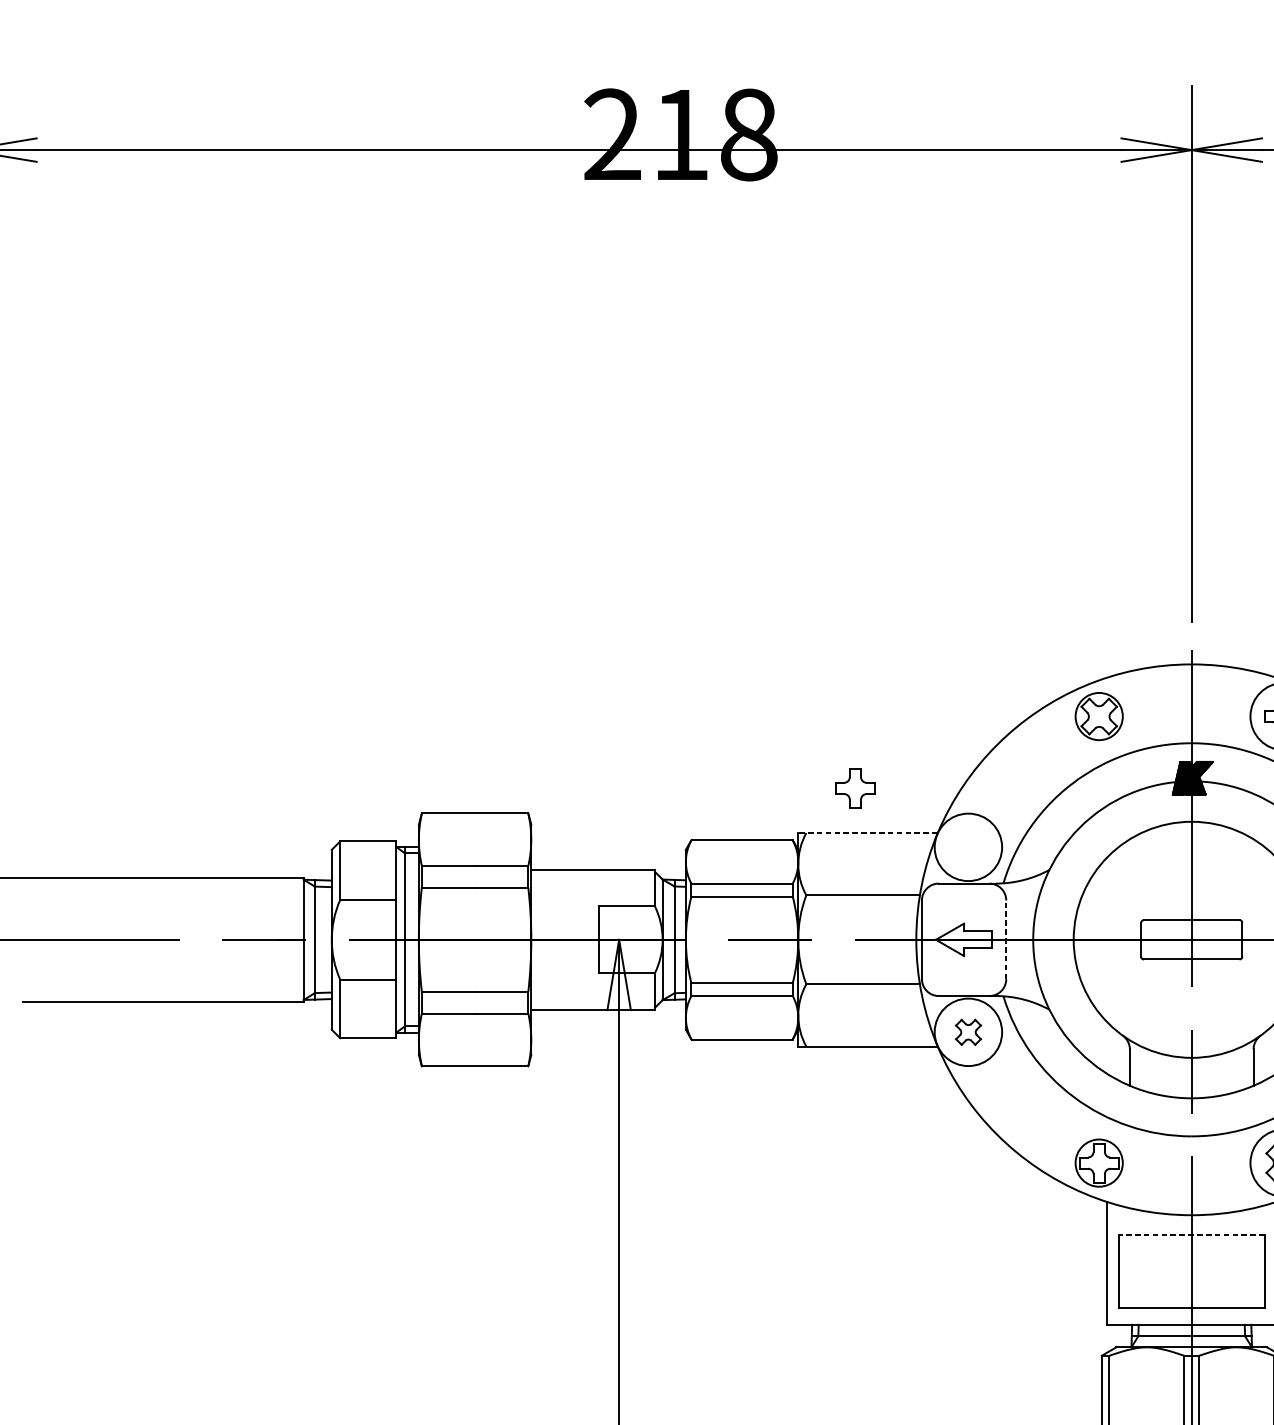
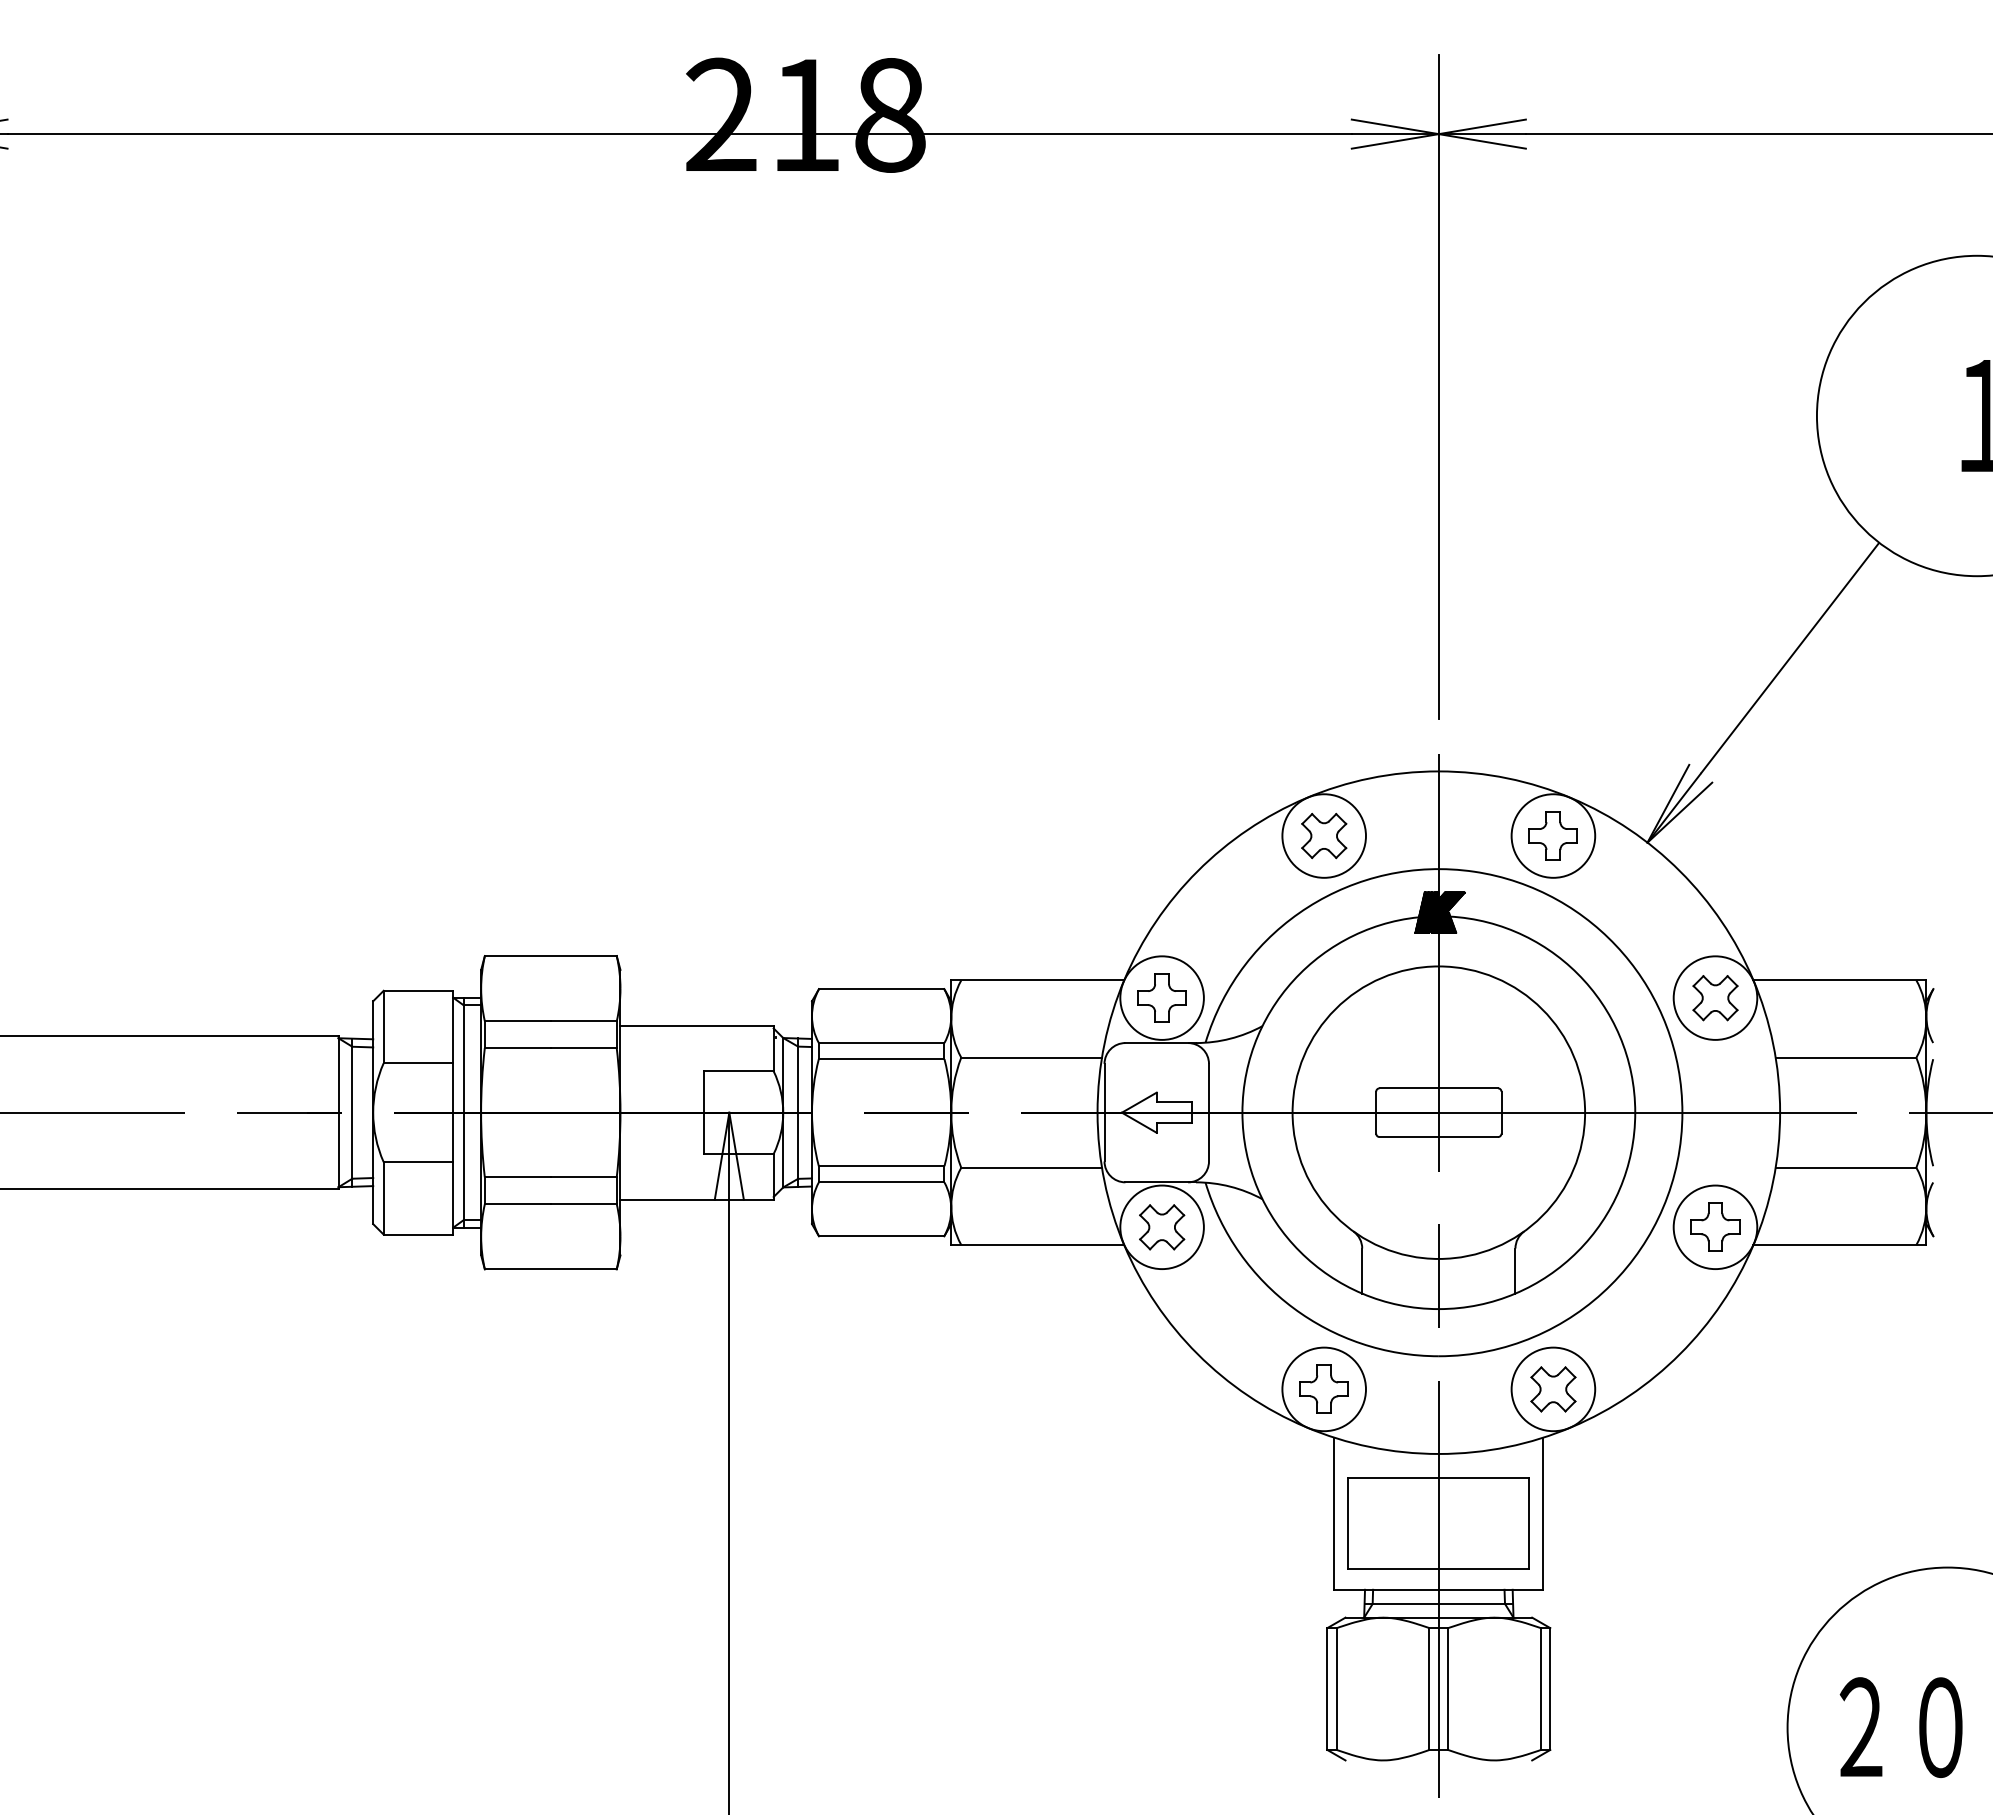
circle: (1098, 716) -> (1323, 835), size x1.43
part: (854, 787) -> (1161, 997), moved
line: (867, 833) -> (1037, 980), dashed -> solid
line: (1006, 939) -> (1209, 1112), dashed -> solid
part: (968, 1032) -> (1162, 1227), size x1.43
circle: (1098, 1163) -> (1323, 1389), size x1.43
line: (1191, 1235) -> (1438, 1478), dashed -> solid

